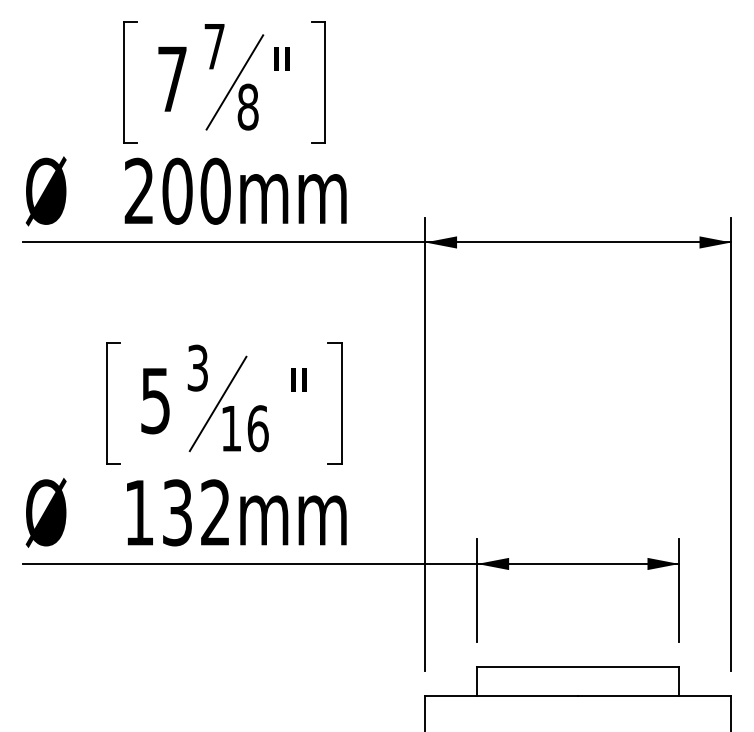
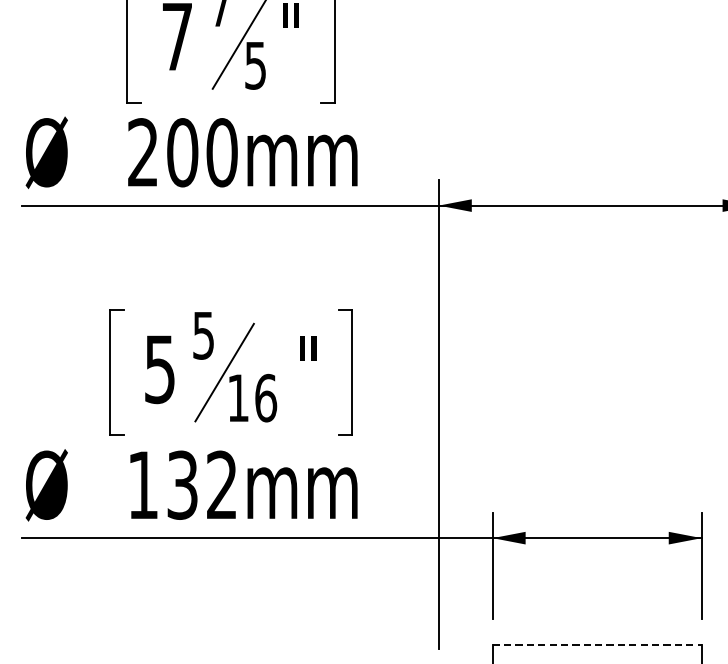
text: (247, 106) -> (255, 64), 8 -> 5
text: (197, 367) -> (203, 334), 3 -> 5
line: (578, 666) -> (597, 644), solid -> dashed

